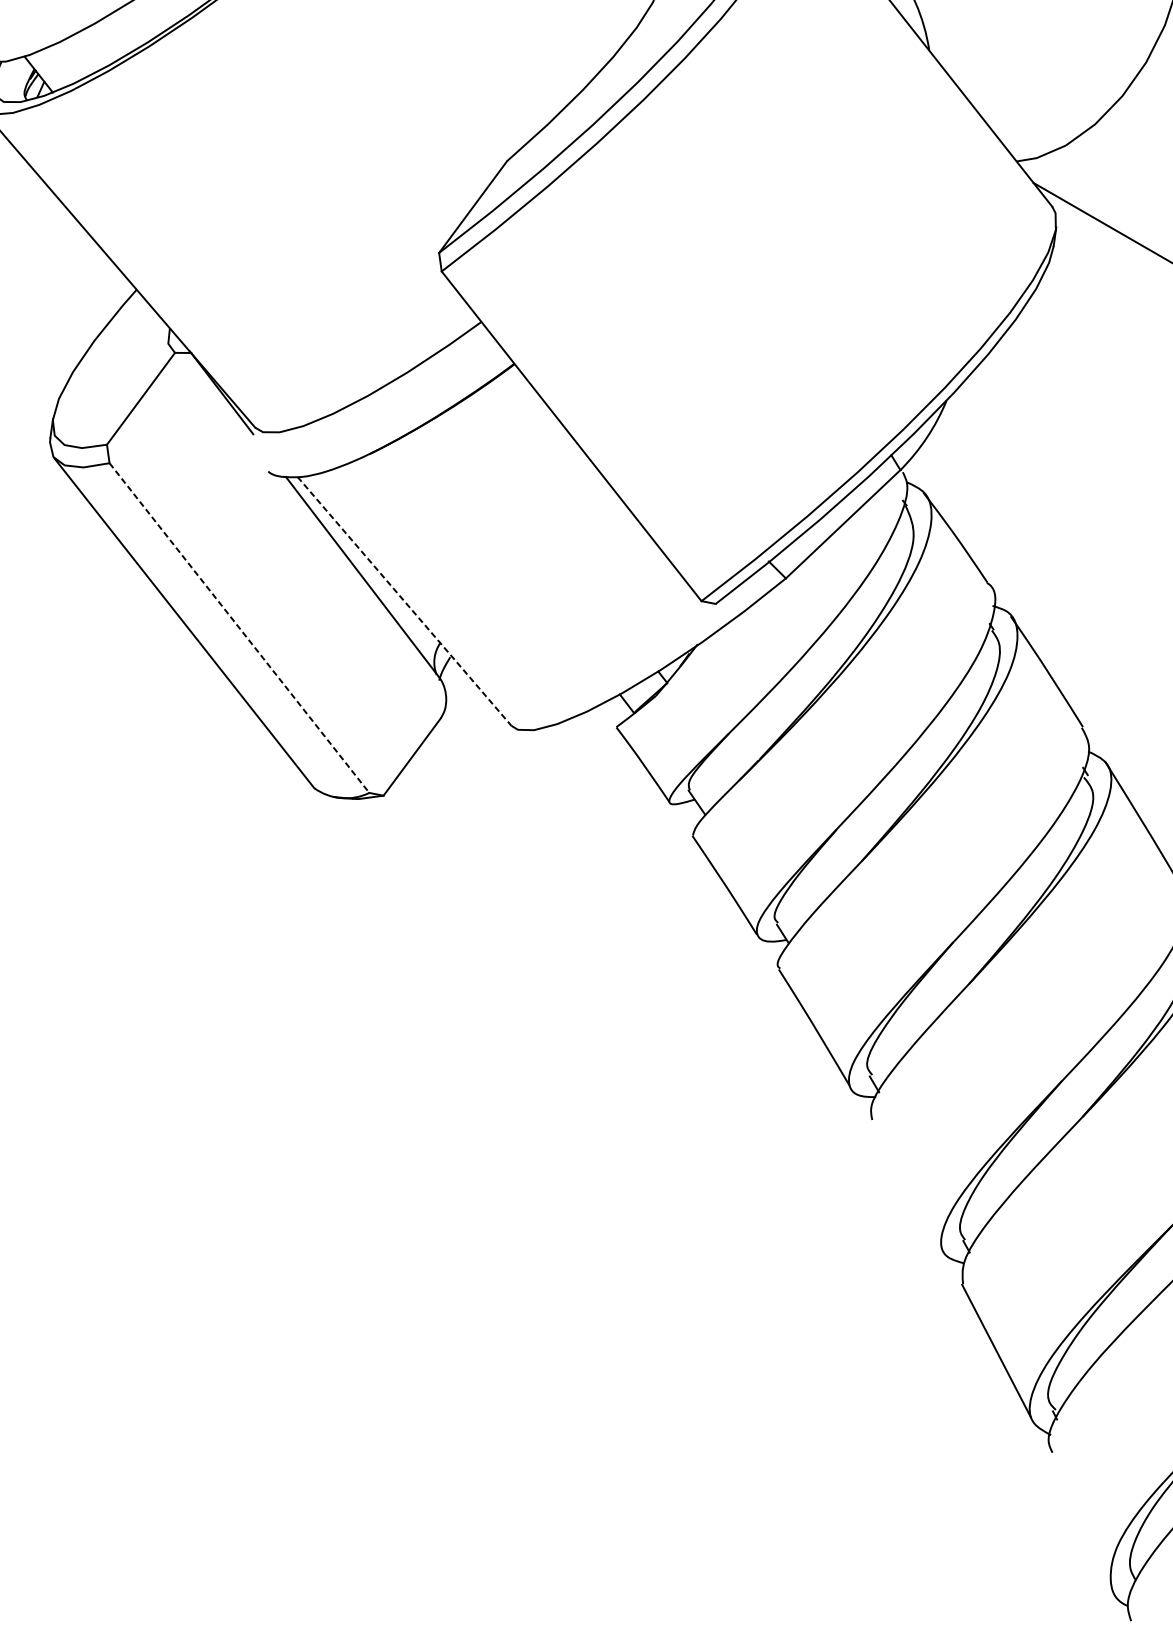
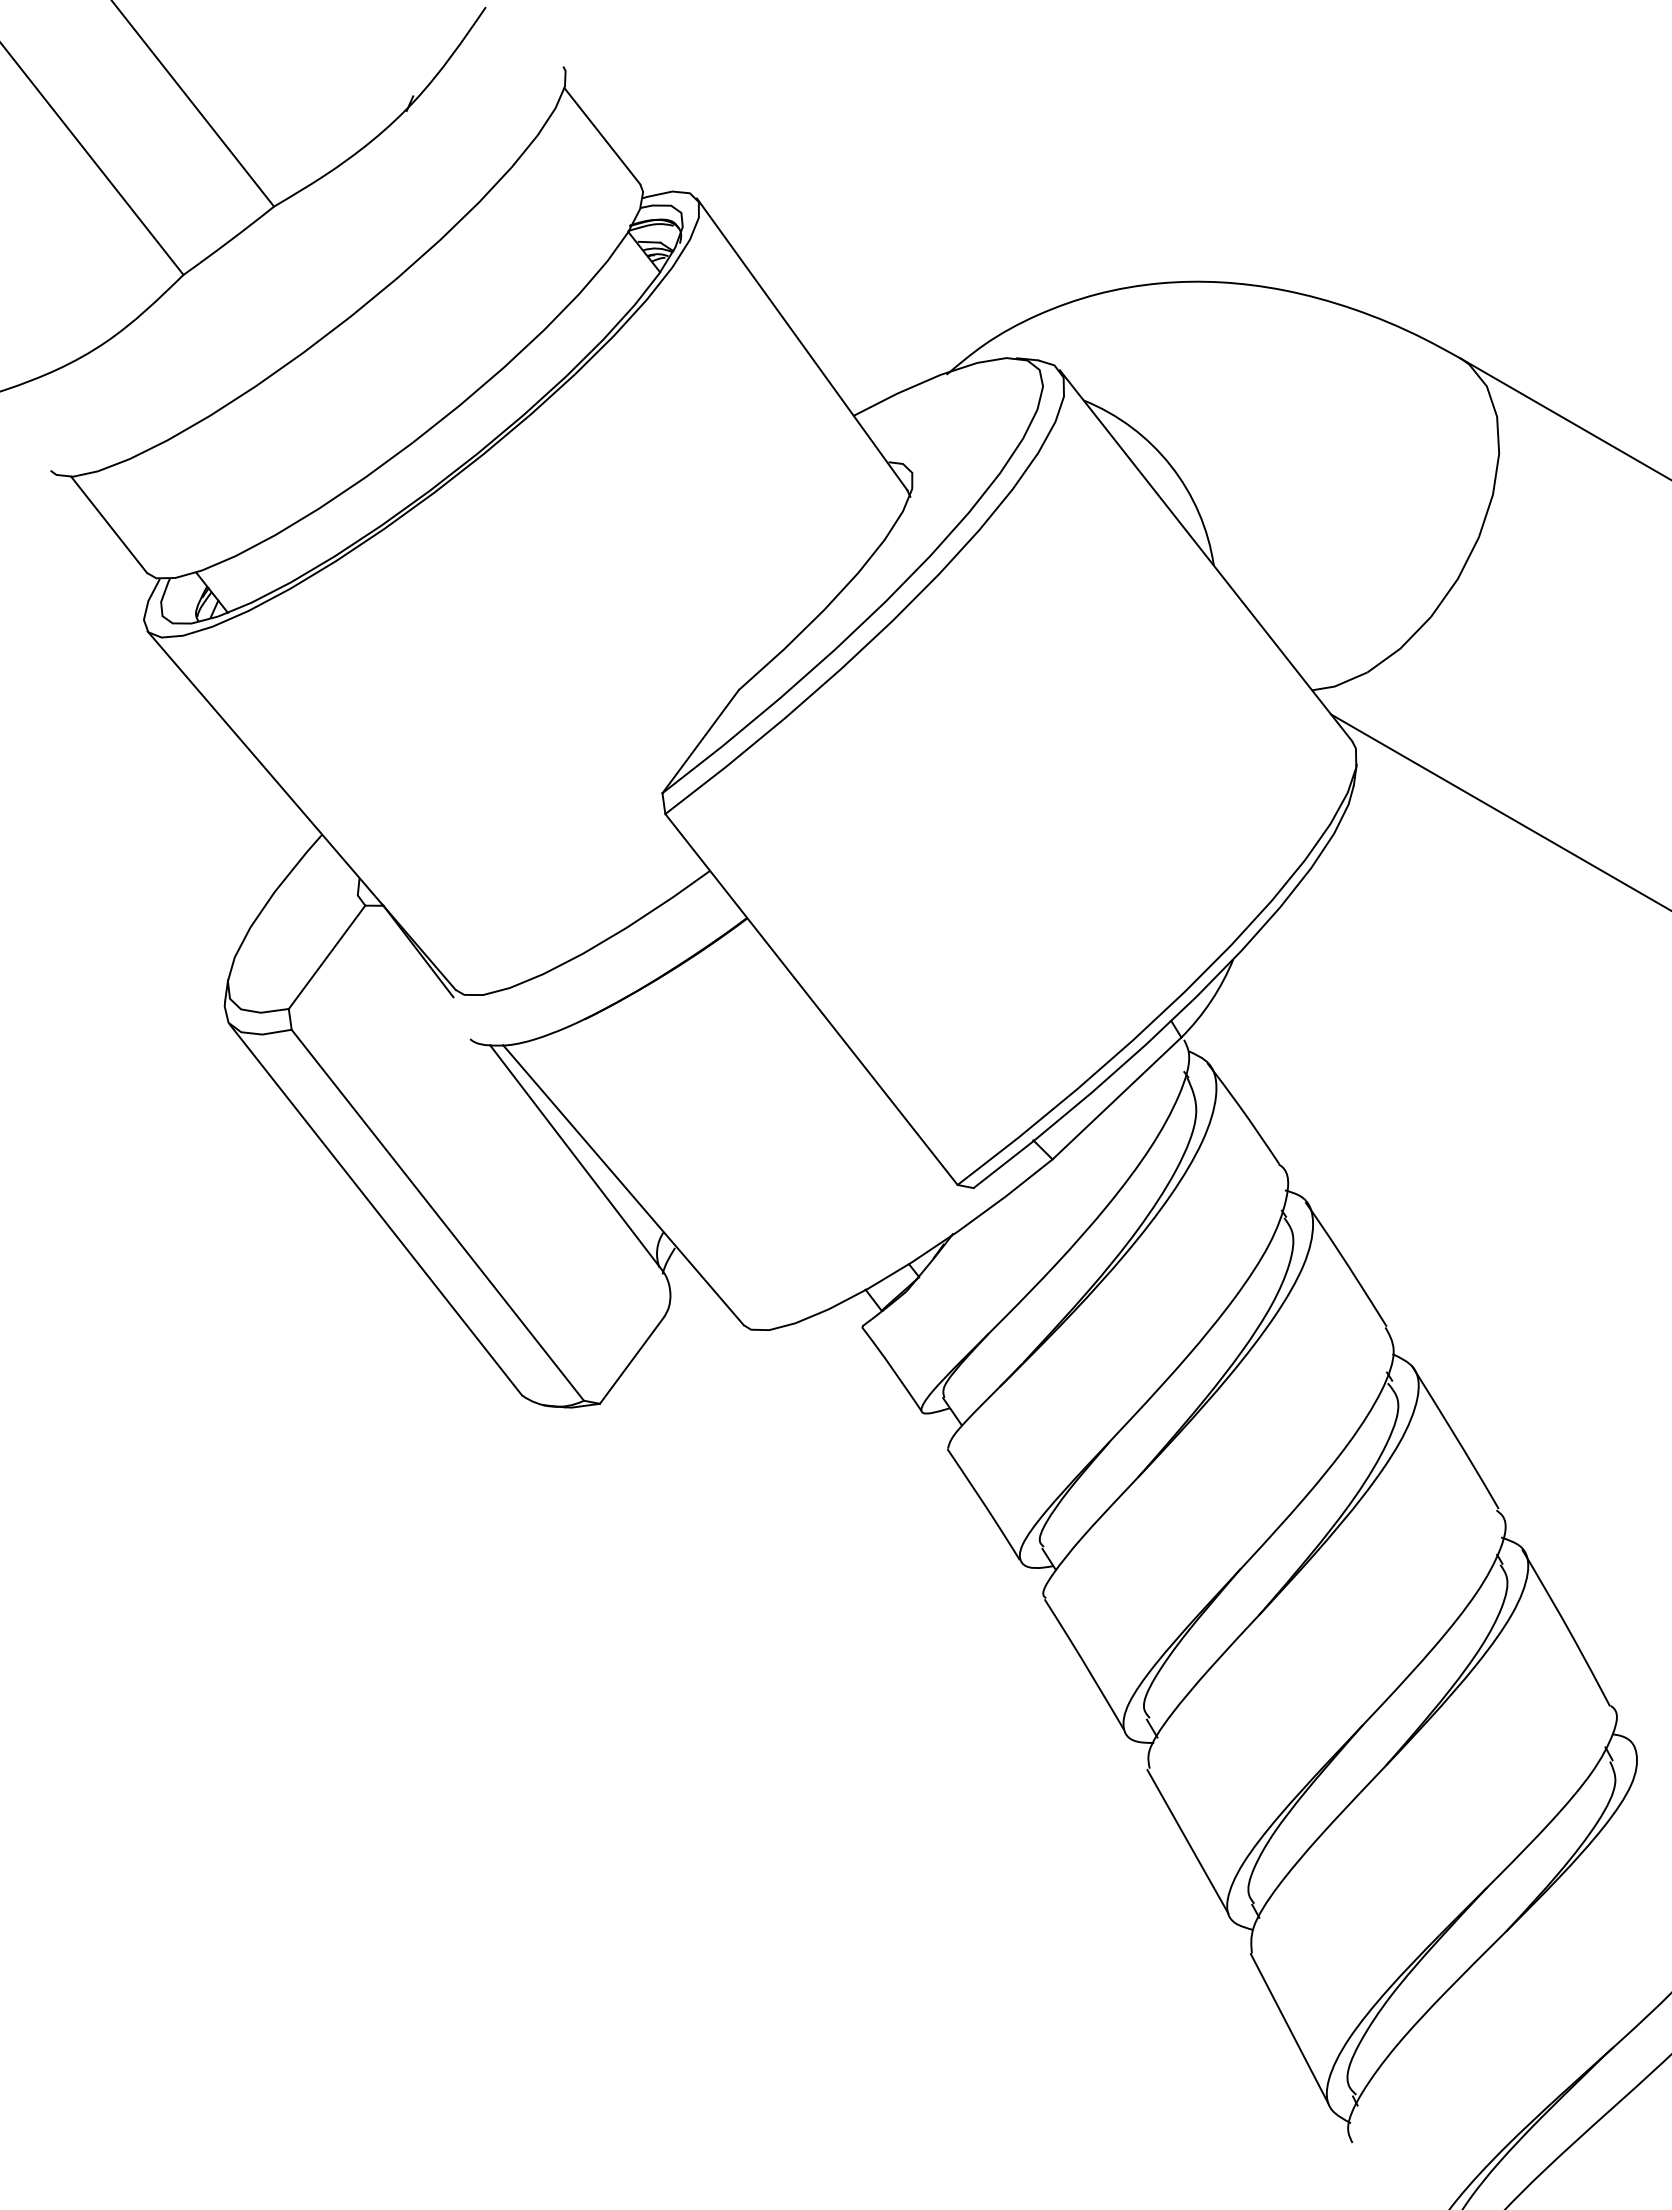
line: (404, 601) -> (623, 1185), dashed -> solid
line: (240, 628) -> (438, 1215), dashed -> solid
line: (905, 1184) -> (1187, 1841), added

